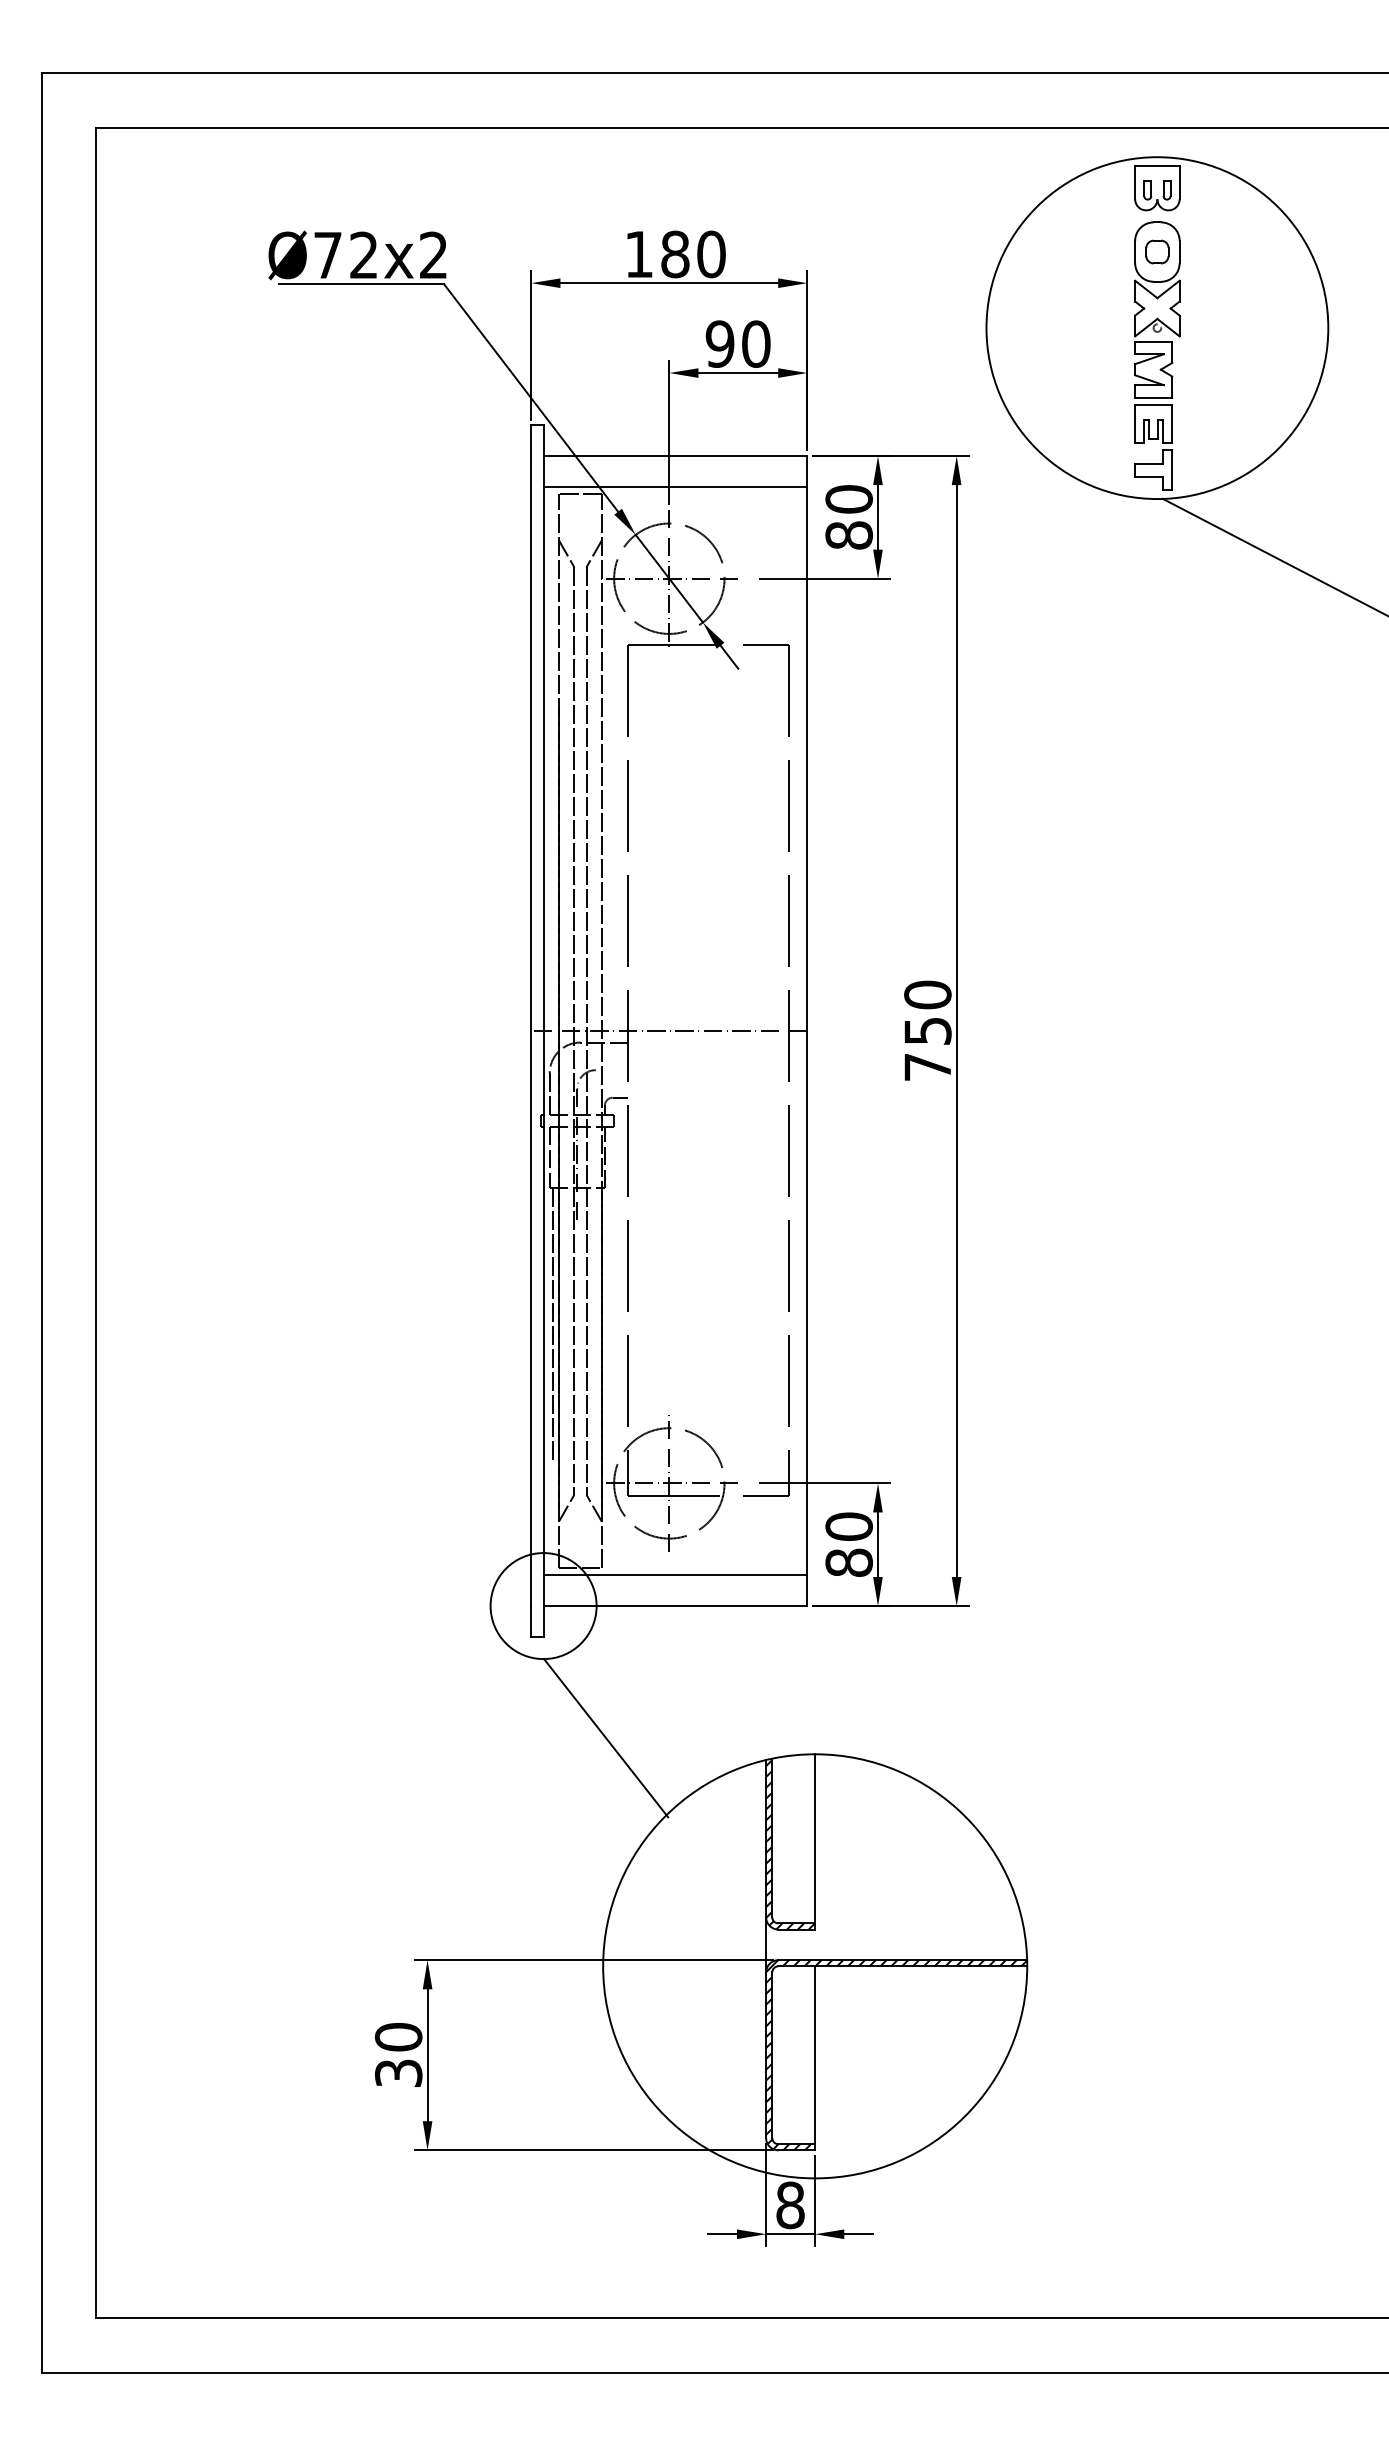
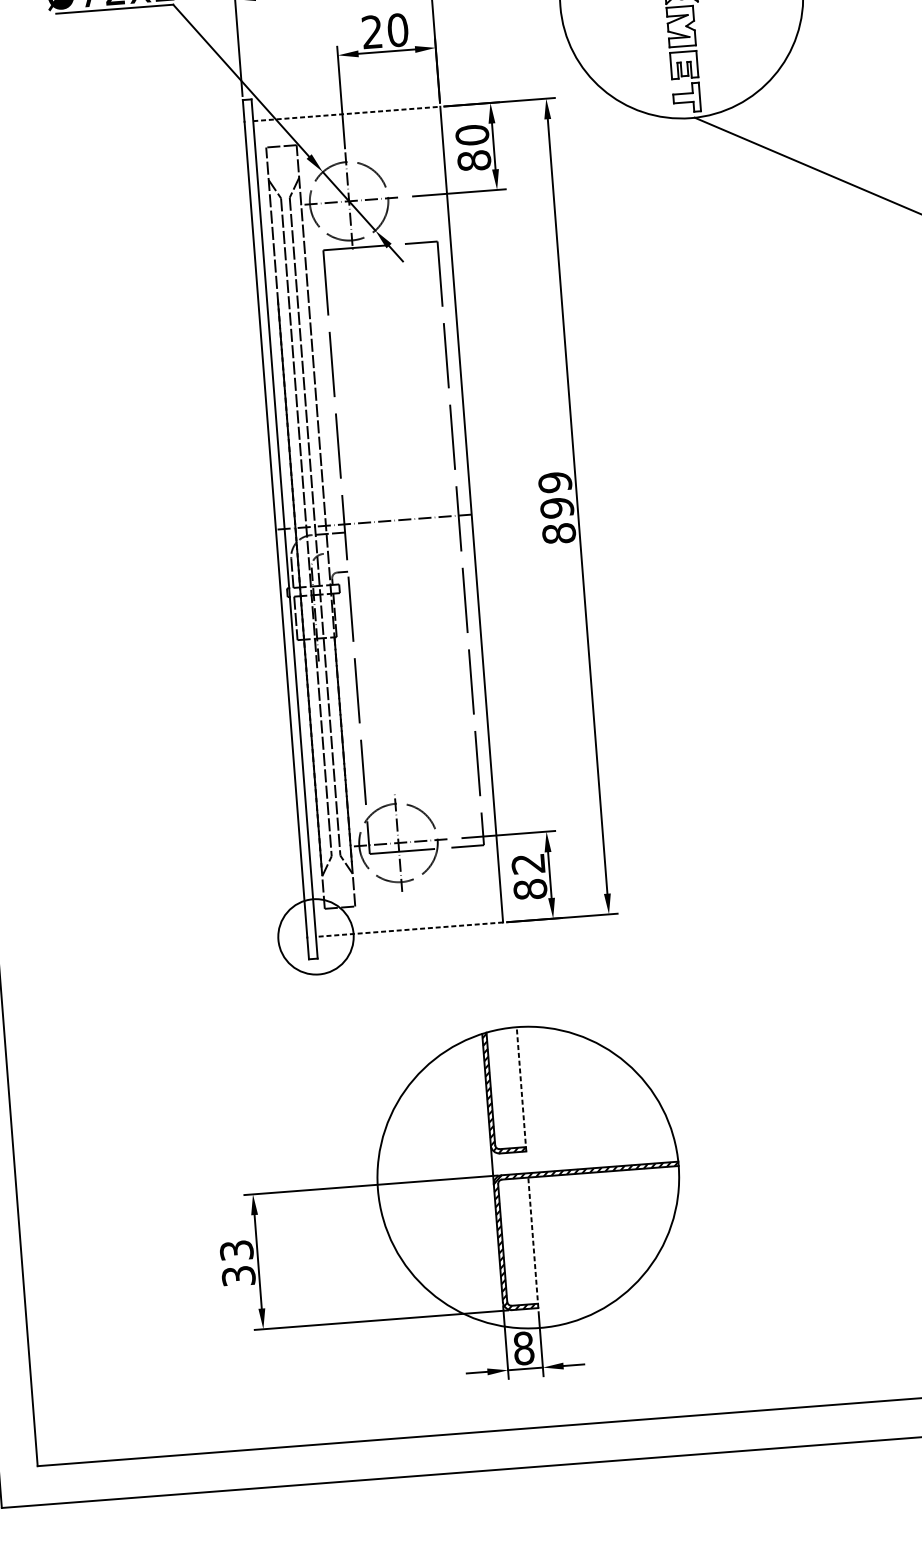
text: (719, 343) -> (371, 31), 90 -> 20
line: (675, 456) -> (346, 114), solid -> dashed
line: (675, 486) -> (348, 135), removed
text: (927, 1030) -> (556, 507), 750 -> 899
line: (552, 1324) -> (306, 736), removed
text: (848, 1526) -> (527, 863), 80 -> 82
line: (675, 1575) -> (407, 907), removed
line: (675, 1606) -> (409, 929), solid -> dashed
line: (606, 1738) -> (367, 1027), removed
line: (815, 1841) -> (521, 1089), solid -> dashed
text: (398, 2037) -> (236, 1250), 30 -> 33
line: (815, 2057) -> (533, 1242), solid -> dashed

